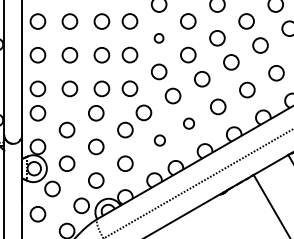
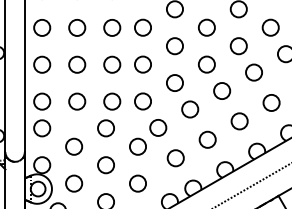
circle: (158, 38) -> (174, 46), size x1.67
circle: (188, 123) -> (207, 139), size x1.43
circle: (159, 140) -> (175, 158), size x1.43

